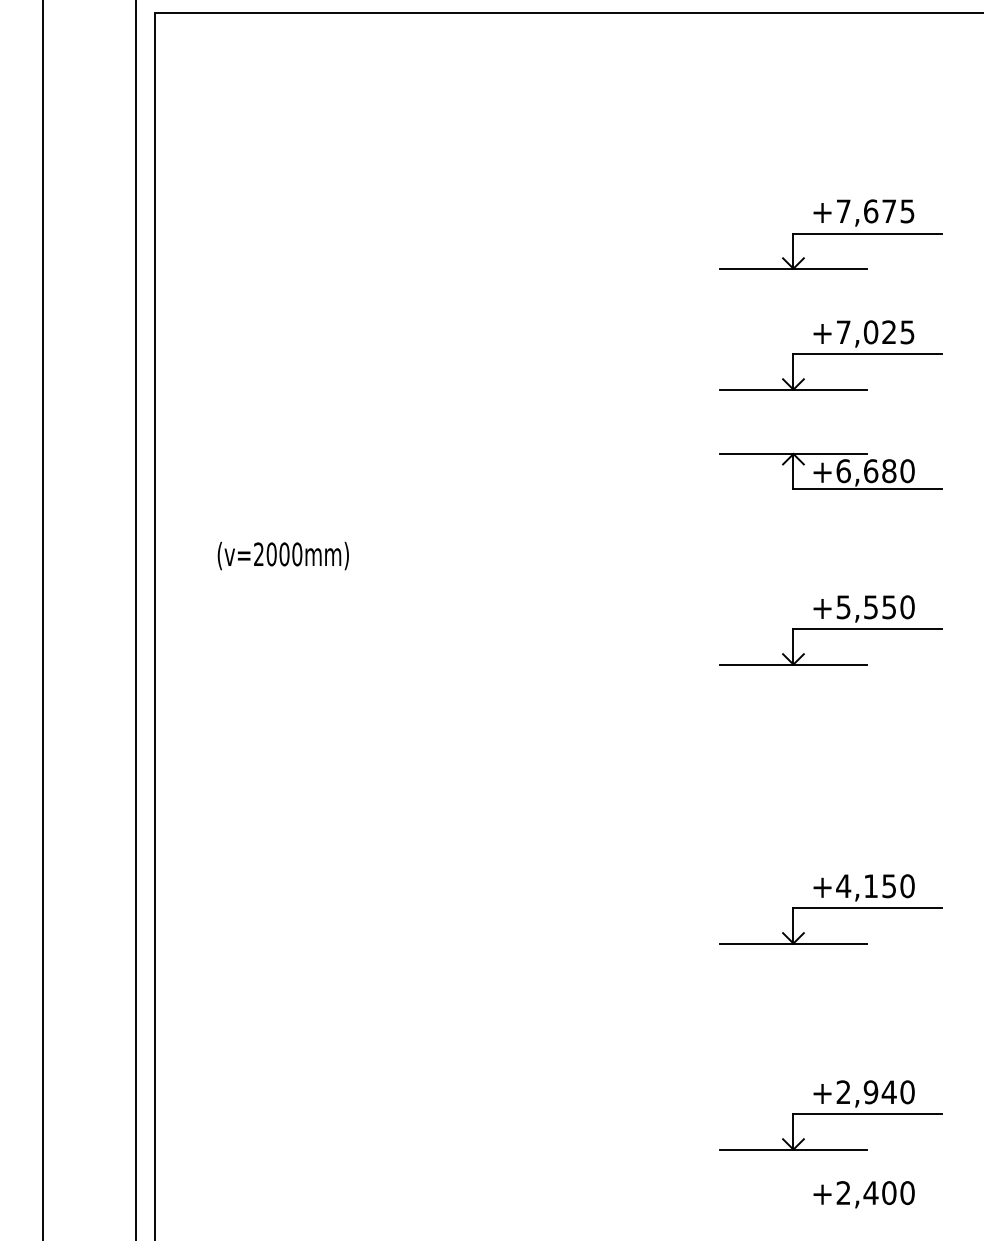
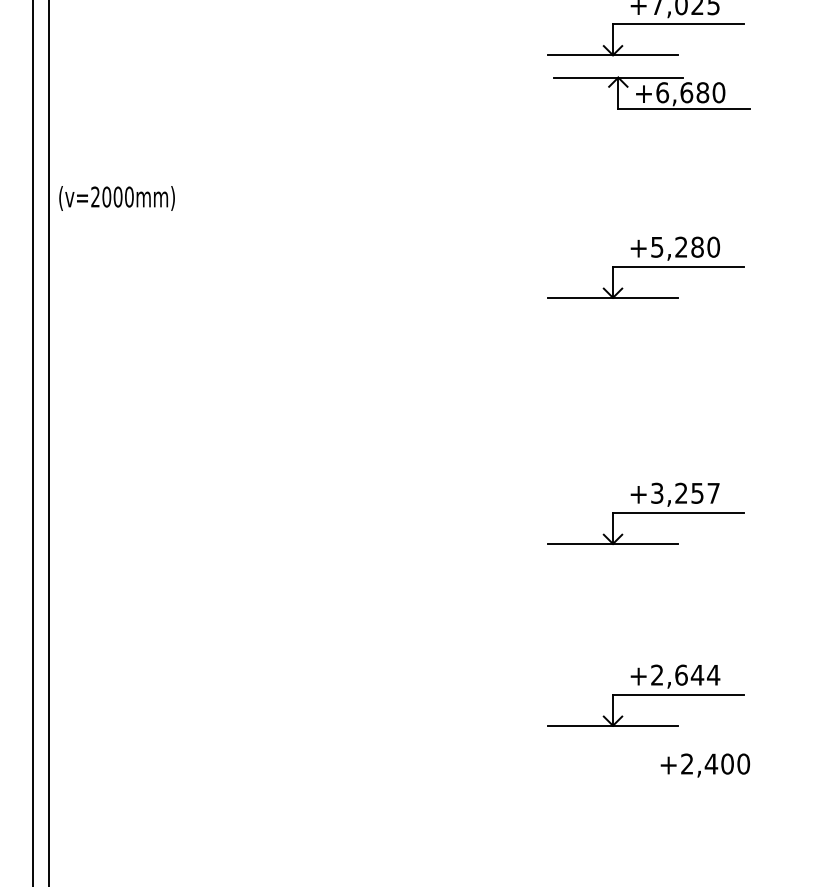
part: (830, 470) -> (650, 92), moved
text: (282, 555) -> (116, 198), moved
text: (880, 607) -> (689, 247), +5,550 -> +5,280
text: (875, 886) -> (685, 493), +4,150 -> +3,257
text: (889, 1092) -> (697, 675), +2,940 -> +2,644
text: (863, 1194) -> (704, 765), moved

